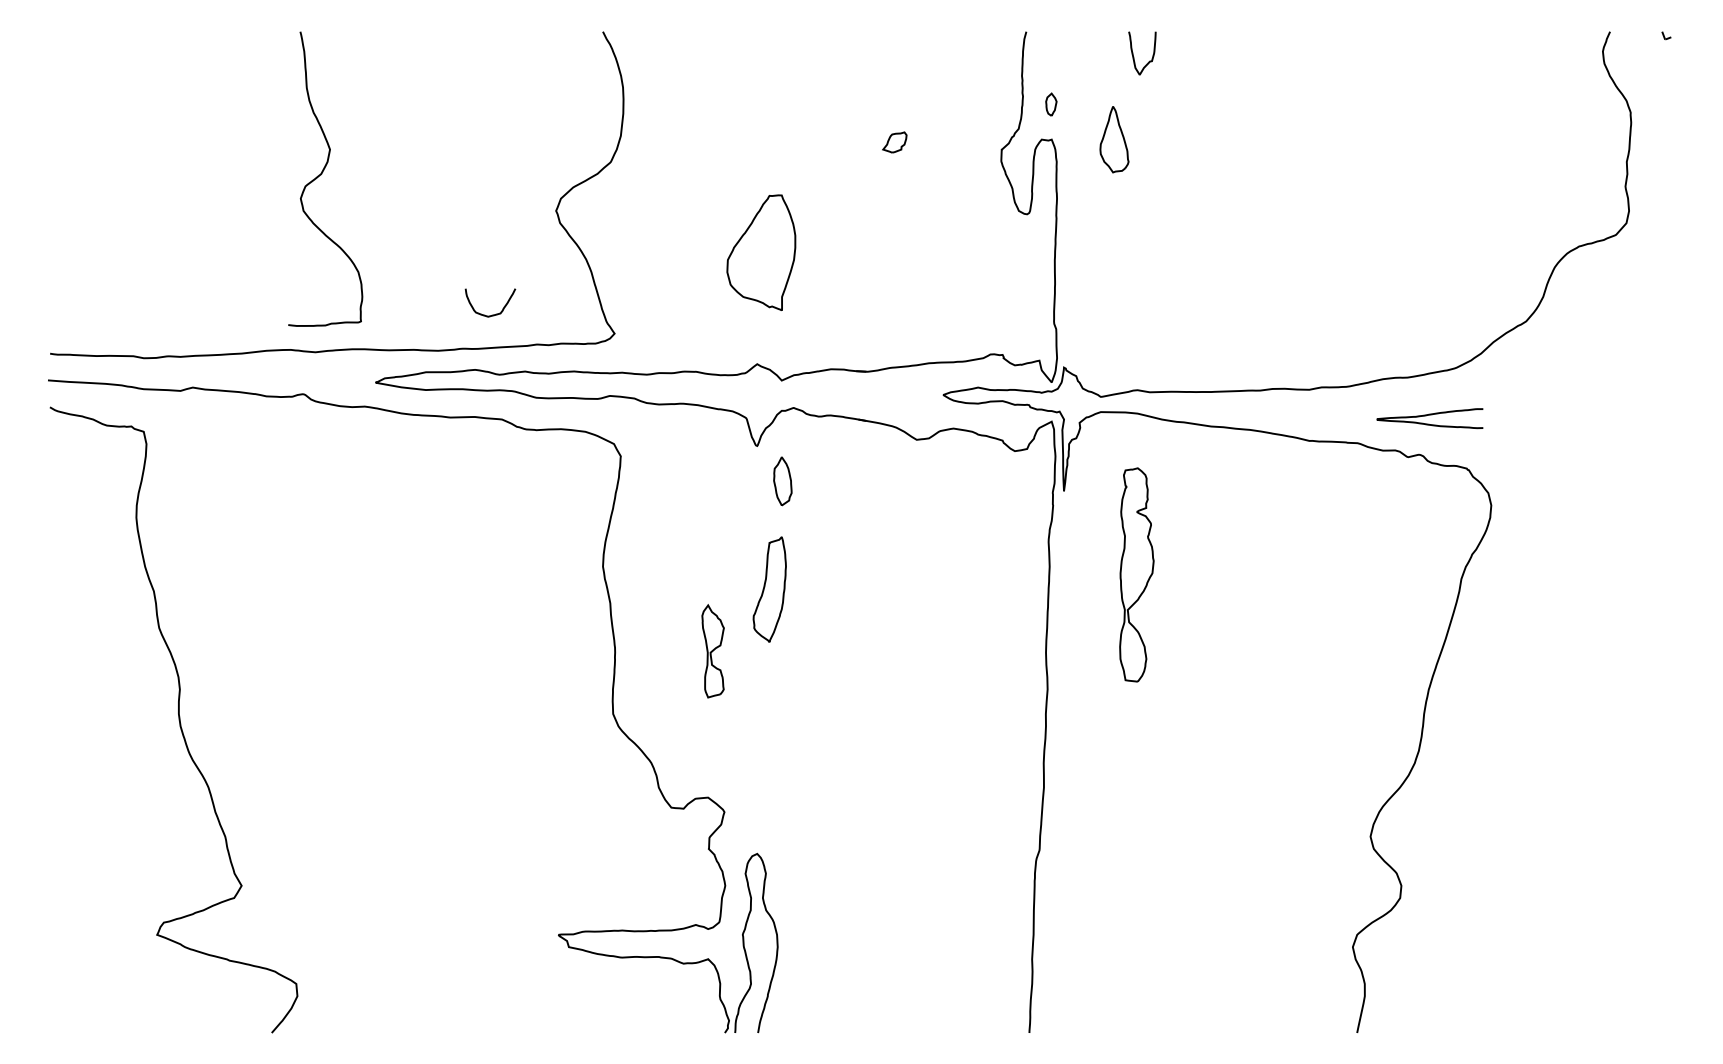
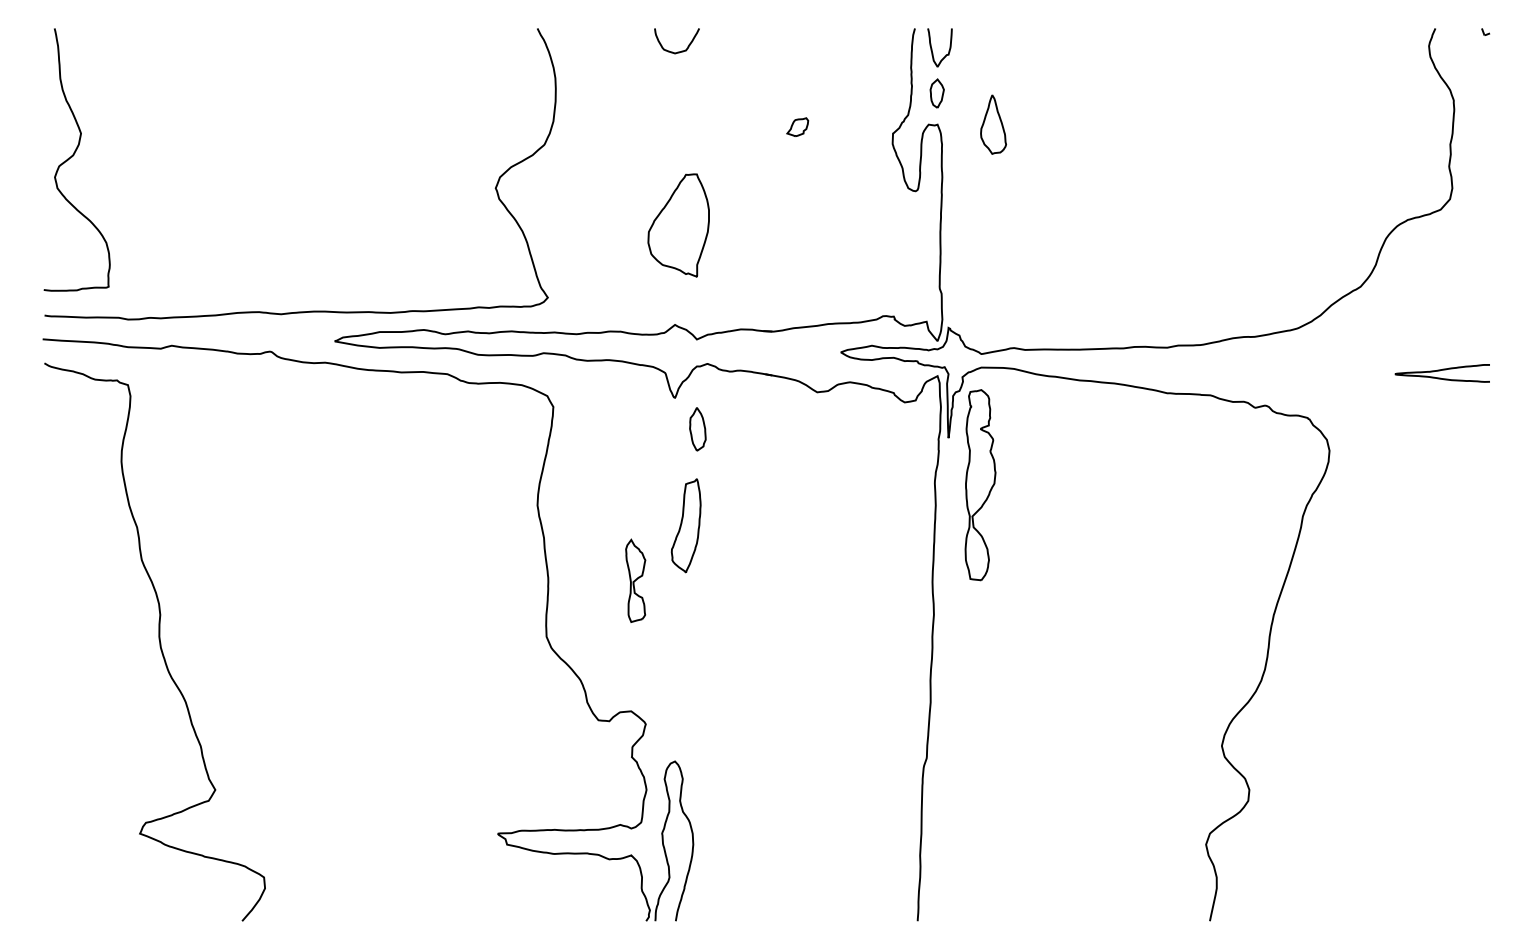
curve: (1134, 57) -> (932, 51), moved
part: (1051, 104) -> (937, 93), size x1.43
curve: (322, 174) -> (74, 155), moved
curve: (492, 314) -> (678, 51), moved
curve: (1429, 415) -> (1442, 370), moved
part: (1136, 574) -> (980, 484), moved

